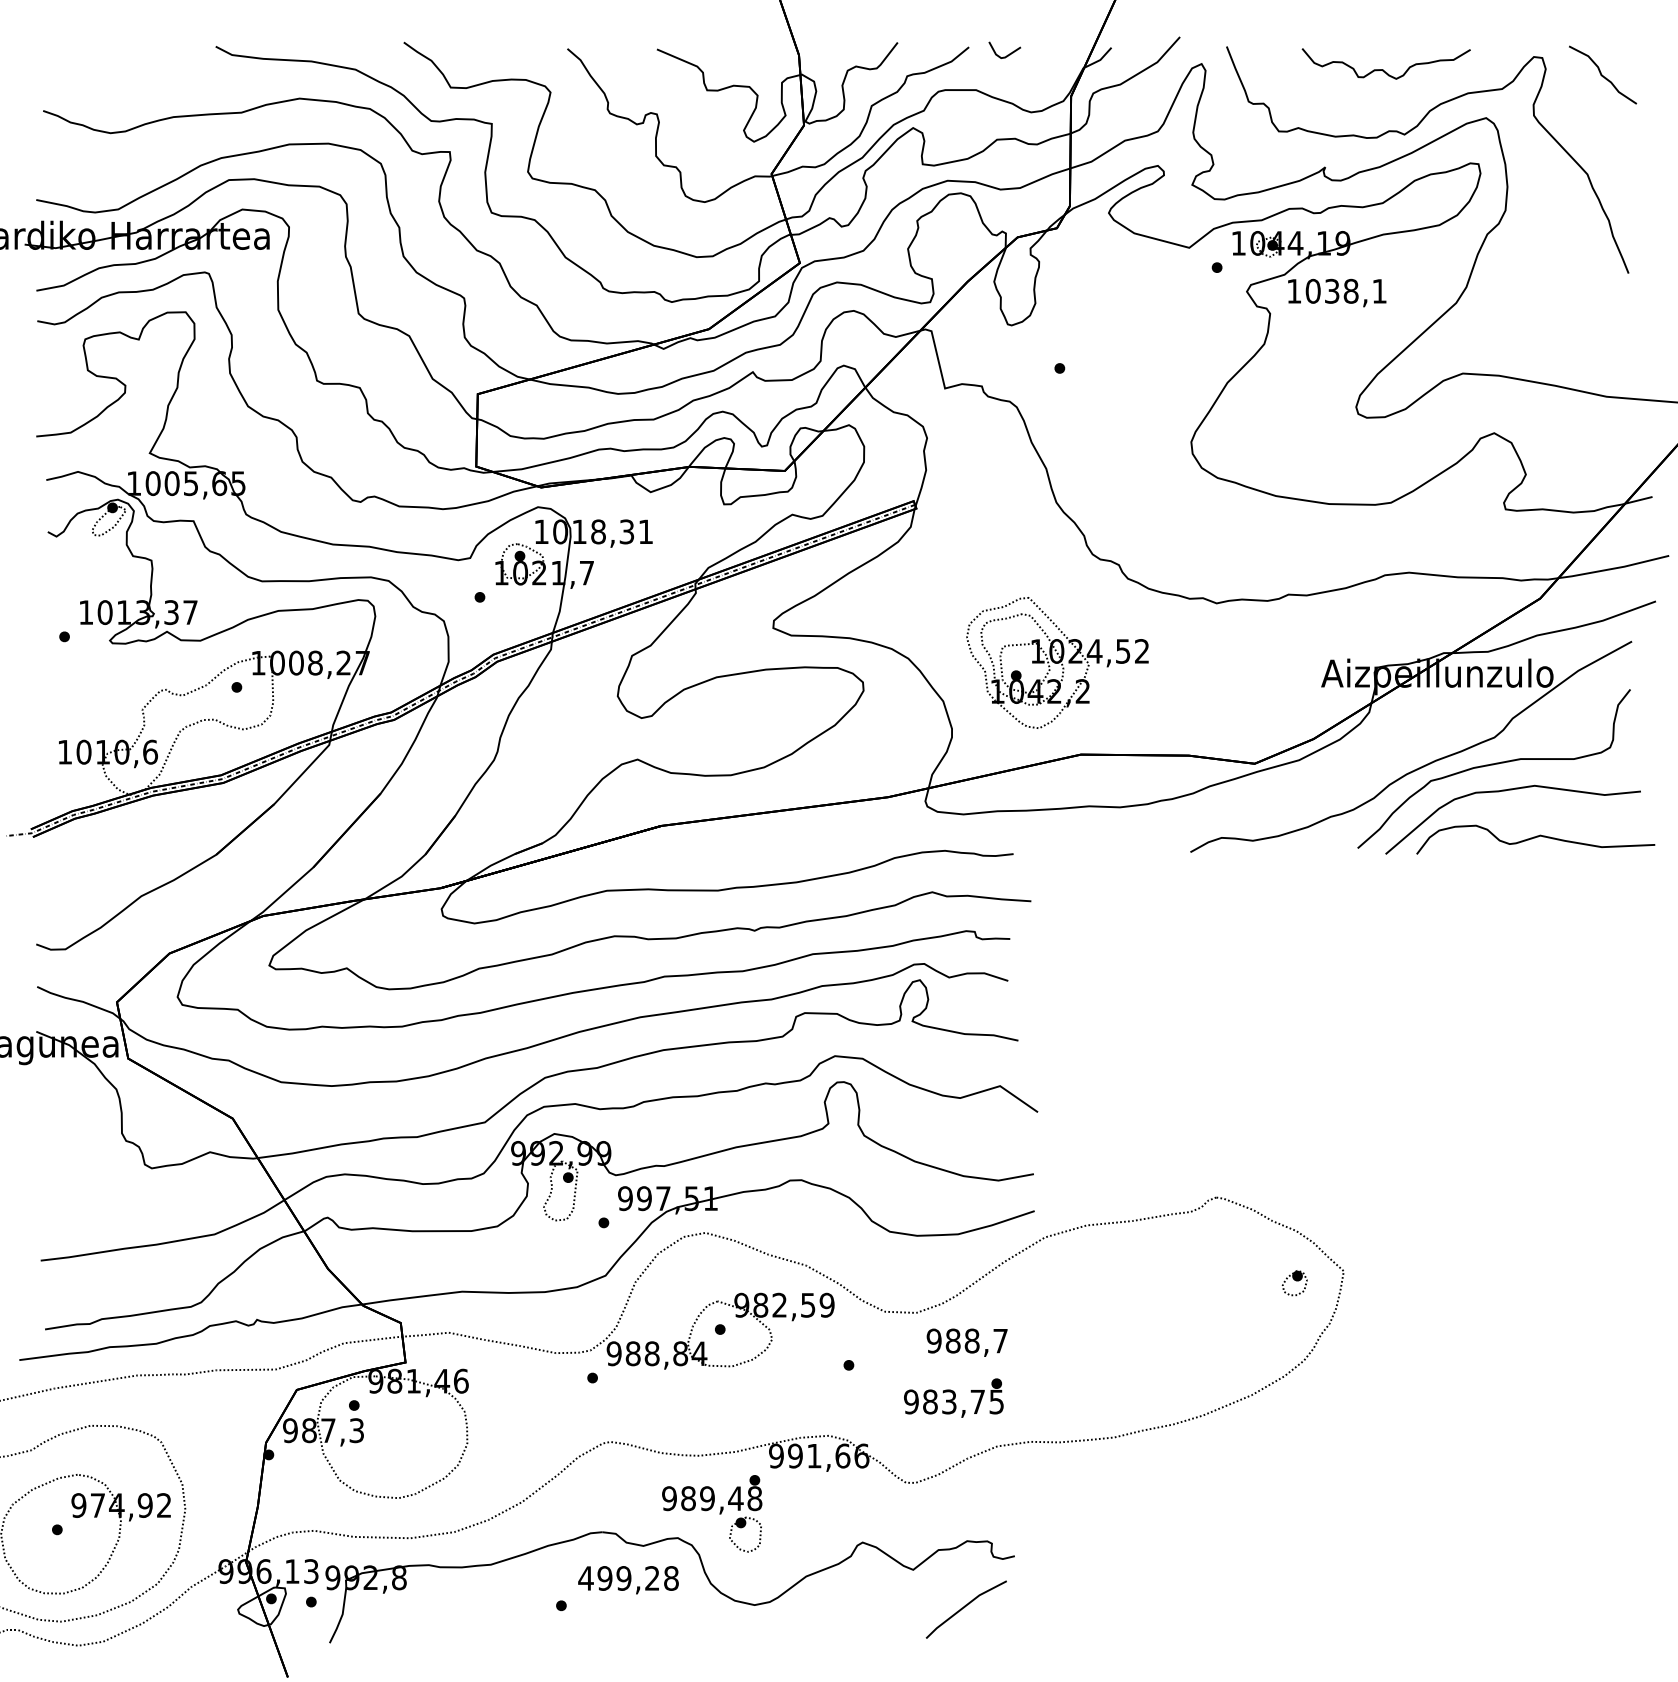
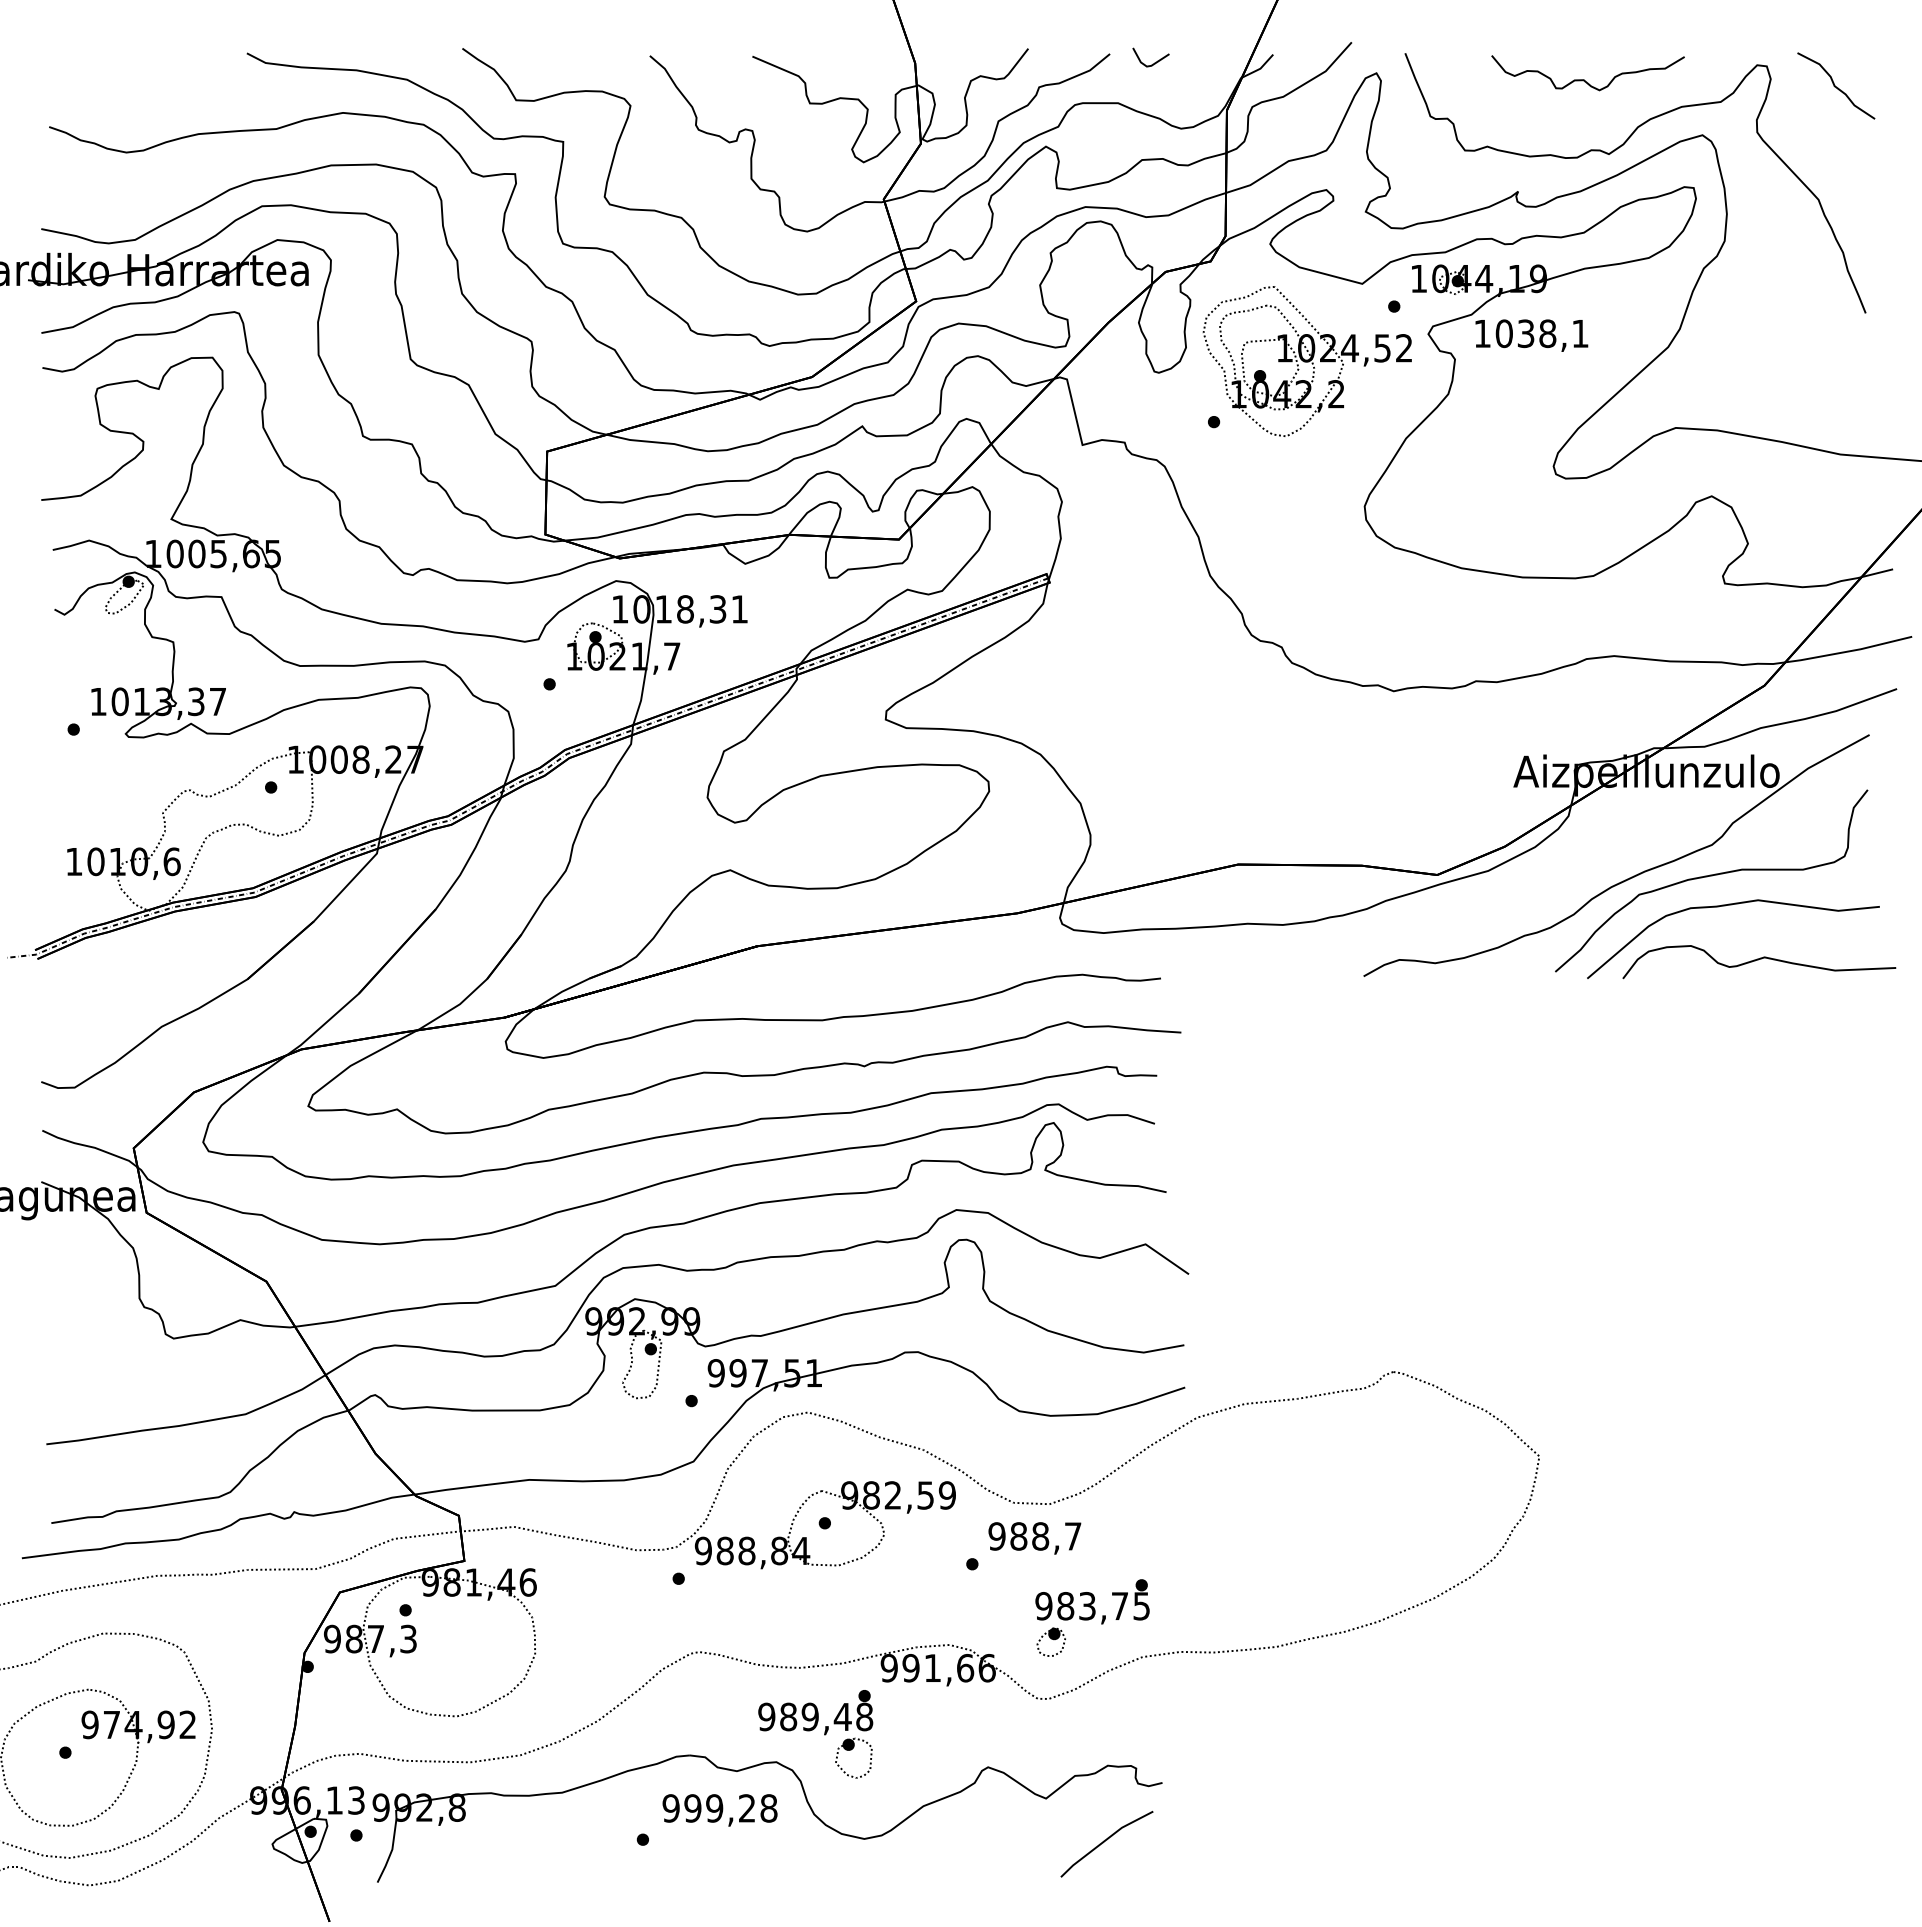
part: (1056, 662) -> (1306, 361), moved
part: (1294, 1282) -> (1050, 1641), moved
text: (966, 1342) -> (1034, 1538), moved
text: (586, 1578) -> (671, 1808), 499,28 -> 999,28

